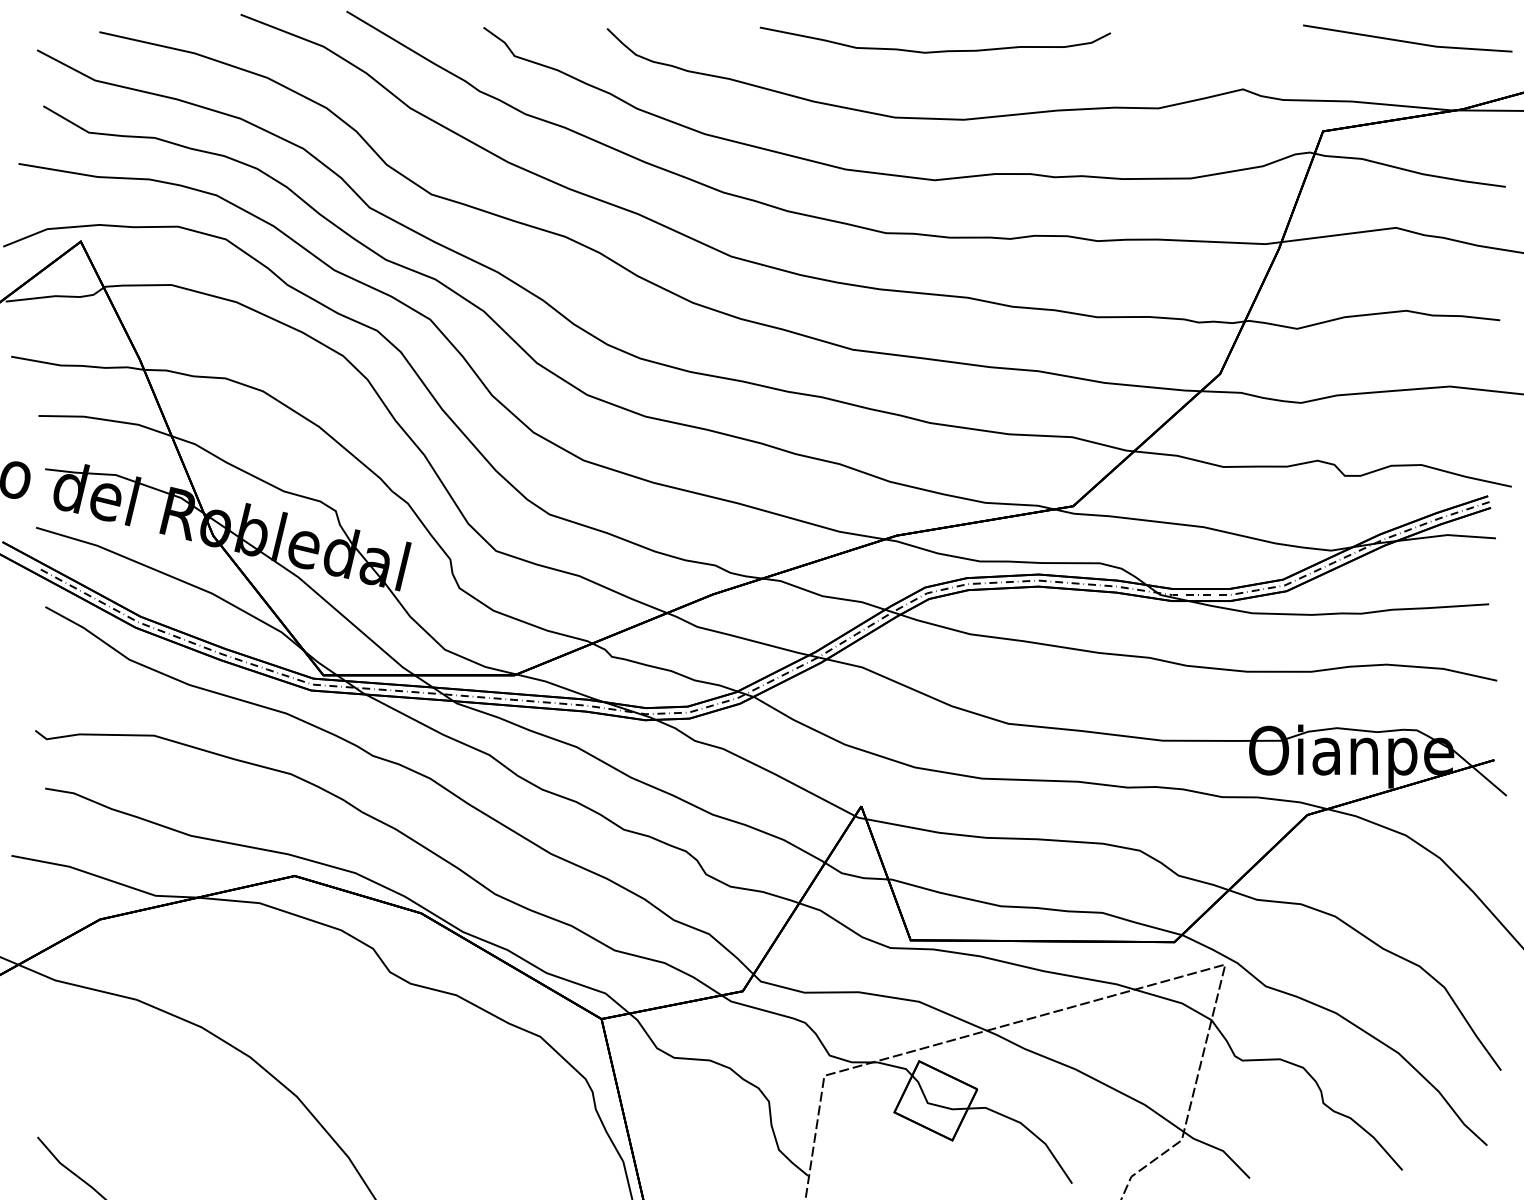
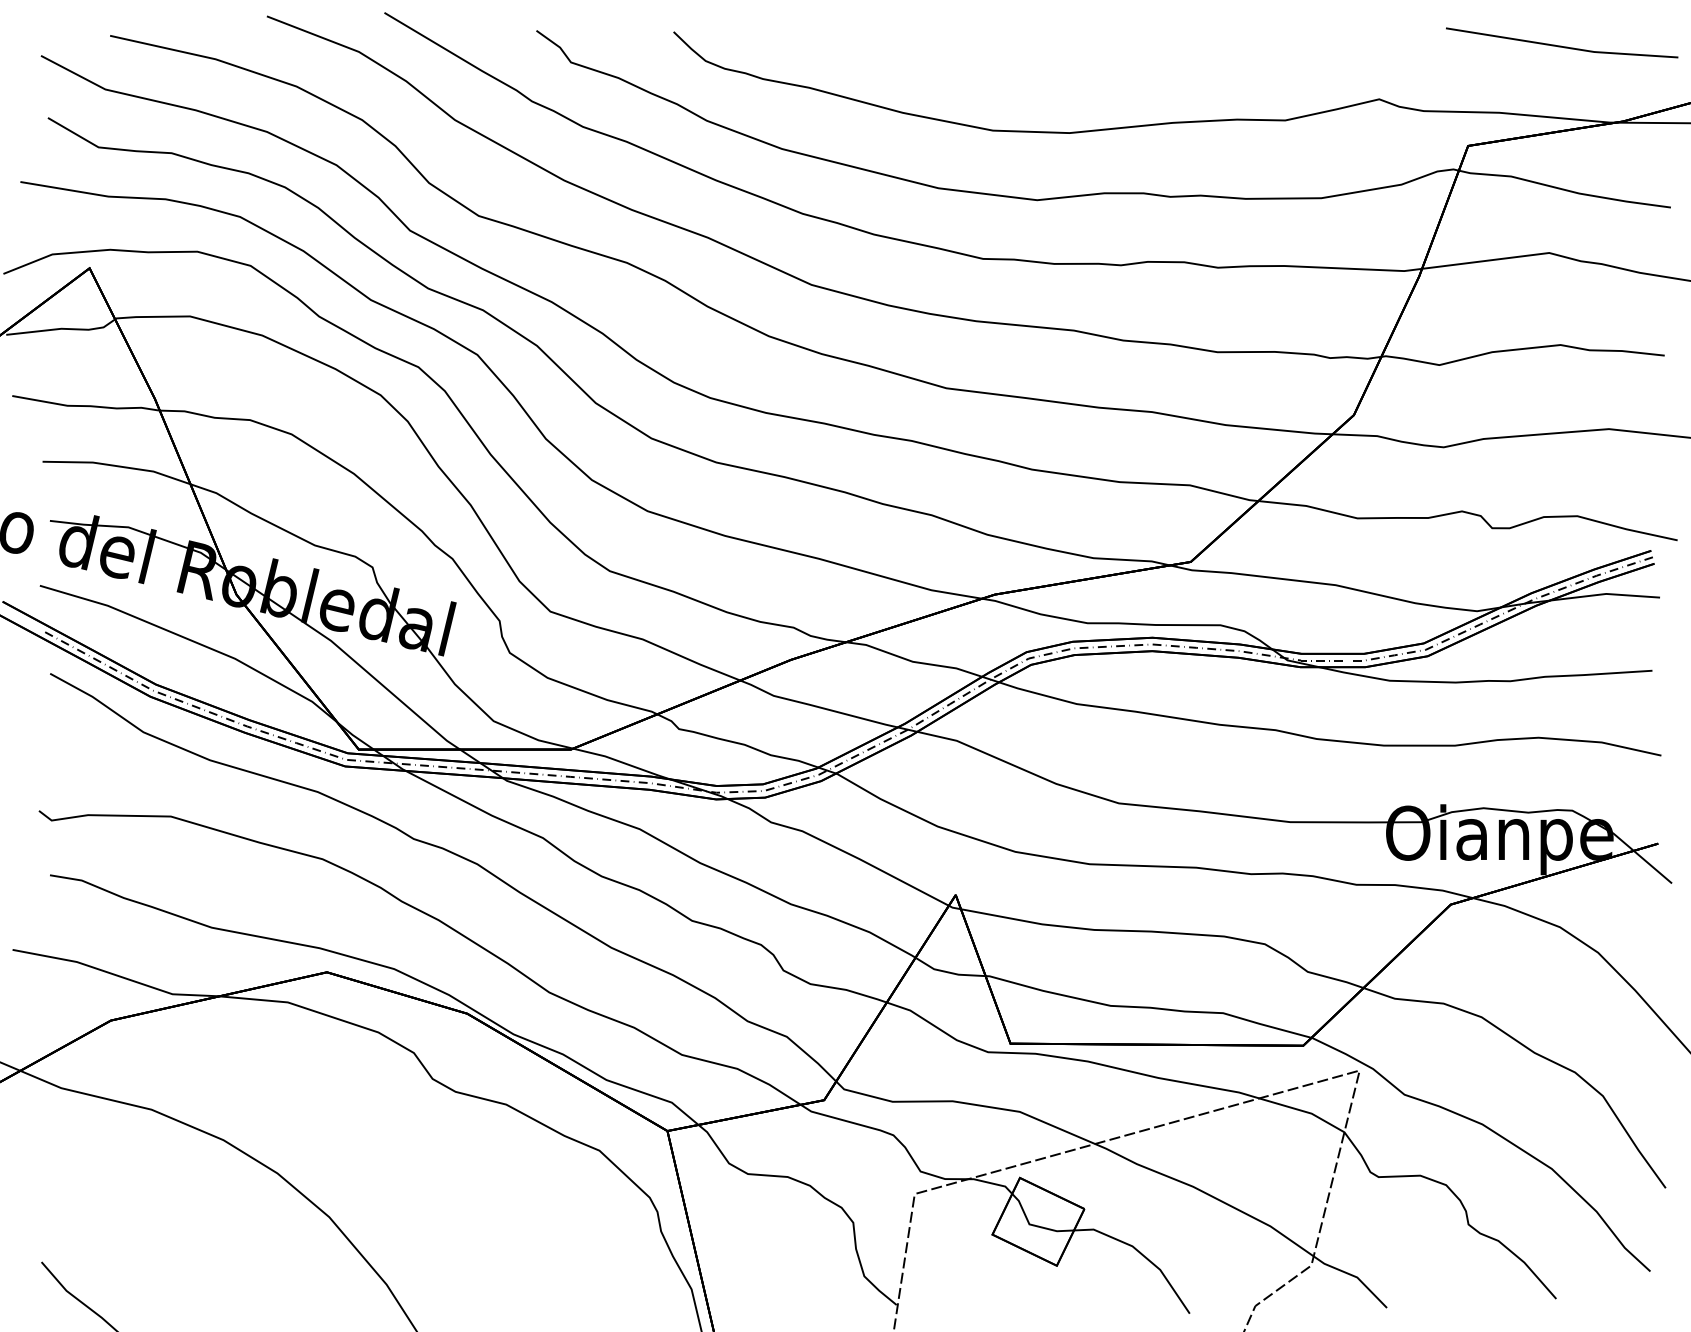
curve: (936, 50) -> (1039, 56), removed

